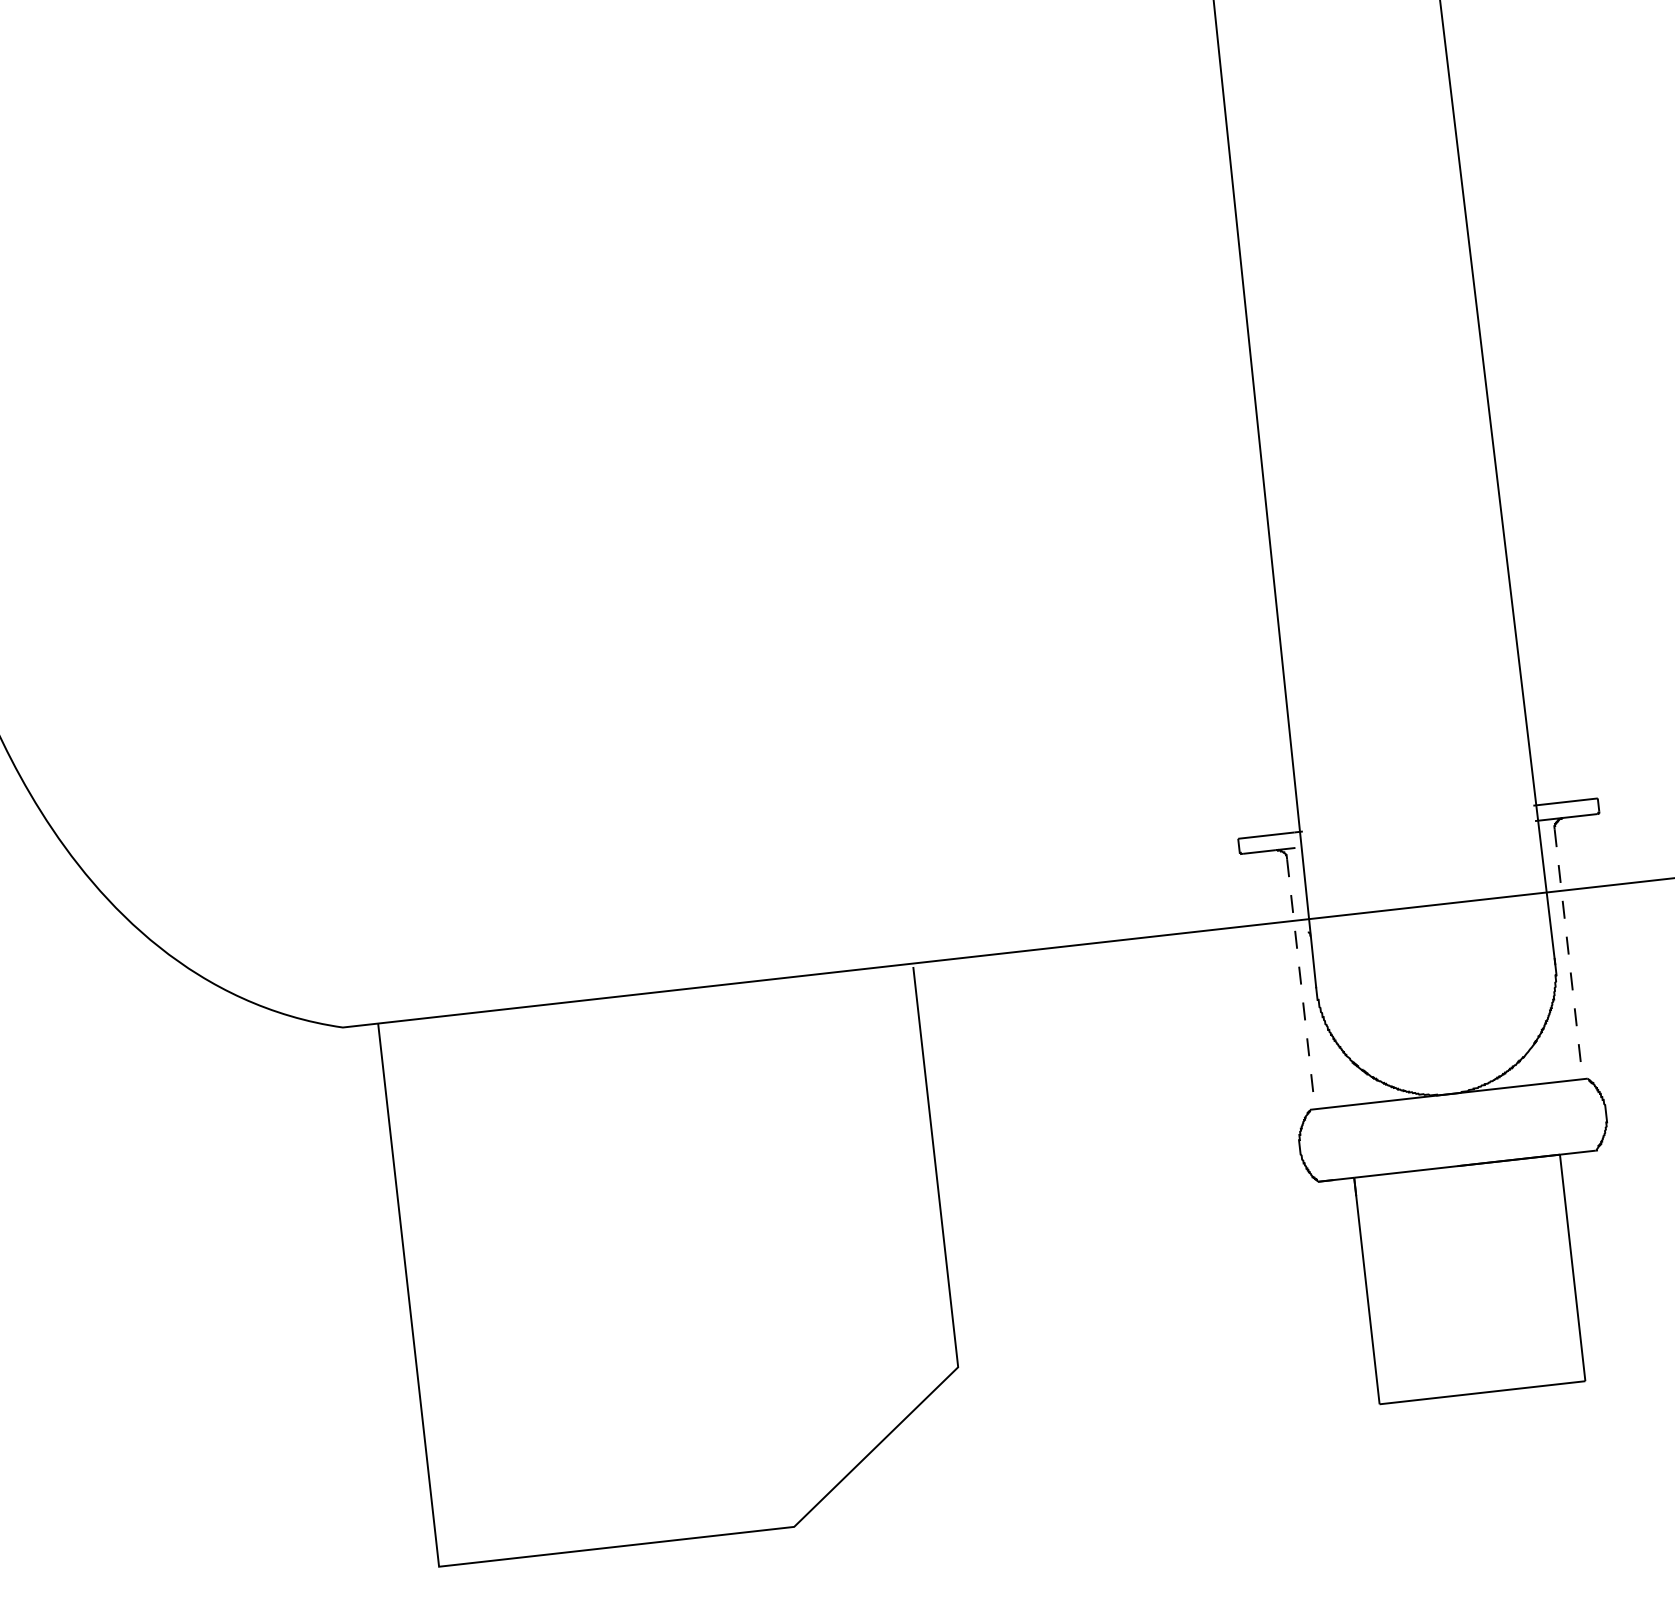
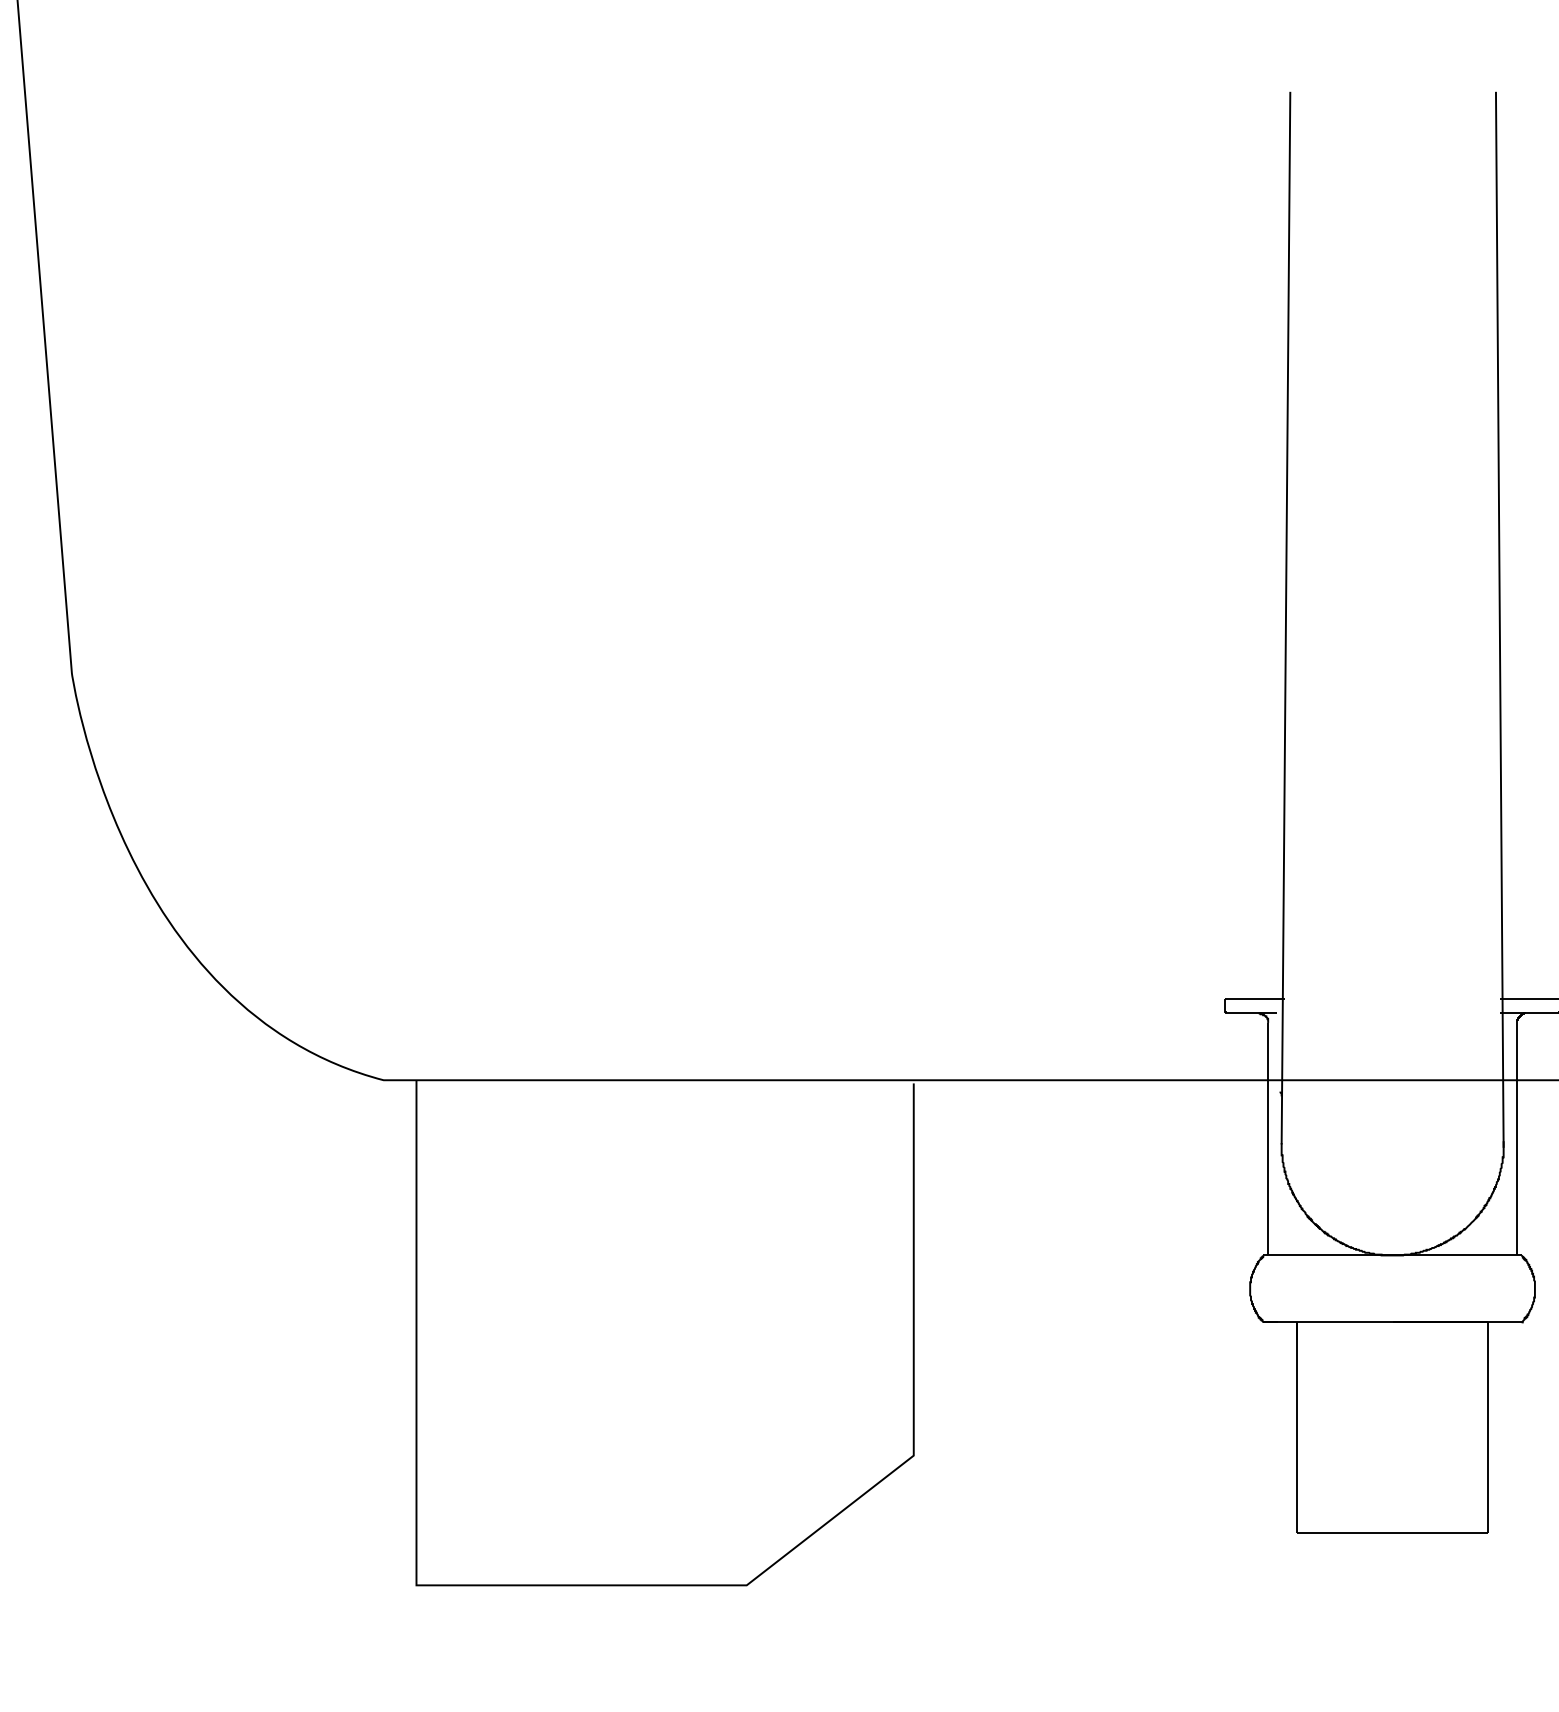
line: (1568, 954) -> (1516, 1139), dashed -> solid
line: (1301, 984) -> (1268, 1139), dashed -> solid

